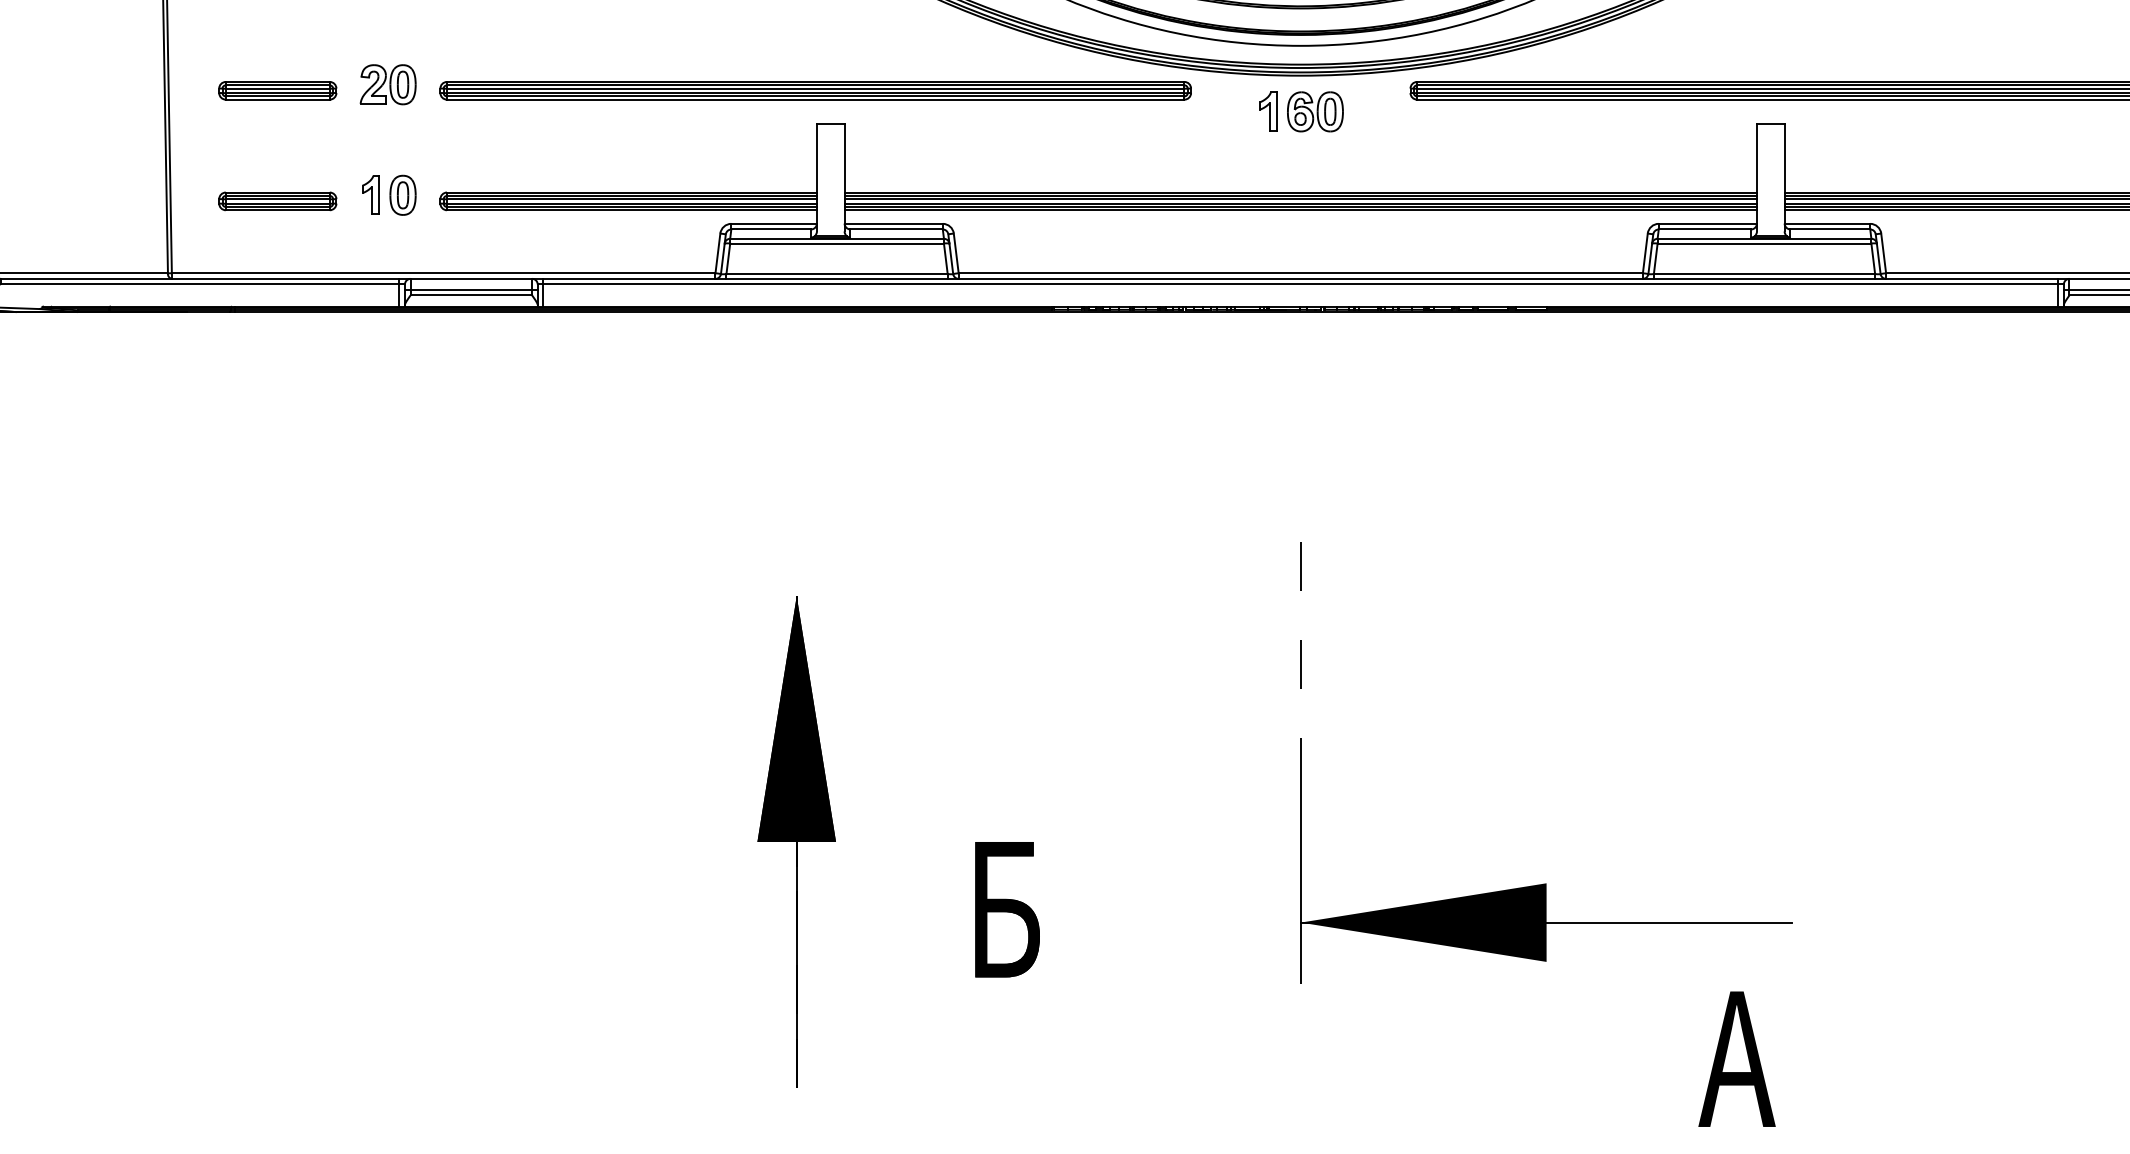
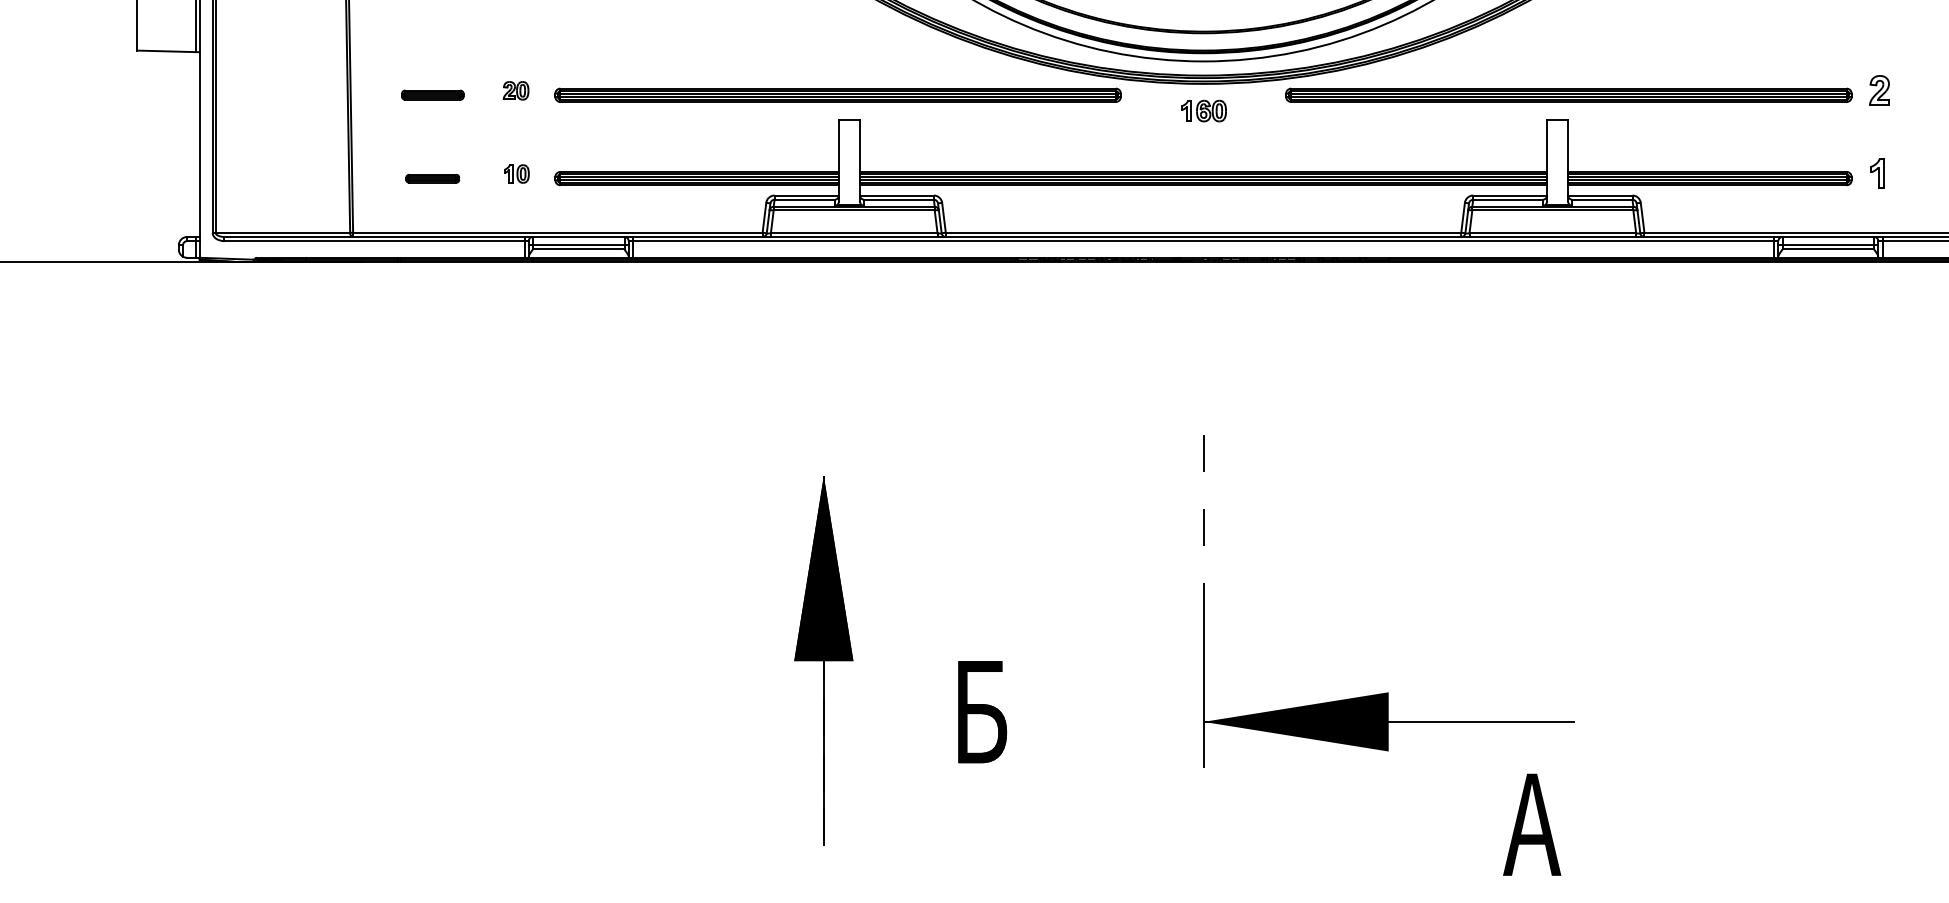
part: (387, 84) -> (515, 90), size x0.6
part: (277, 89) -> (432, 94), size x0.7
part: (1302, 110) -> (1204, 110), size x0.7
part: (388, 194) -> (516, 173), size x0.6
part: (277, 201) -> (432, 178), size x0.6

